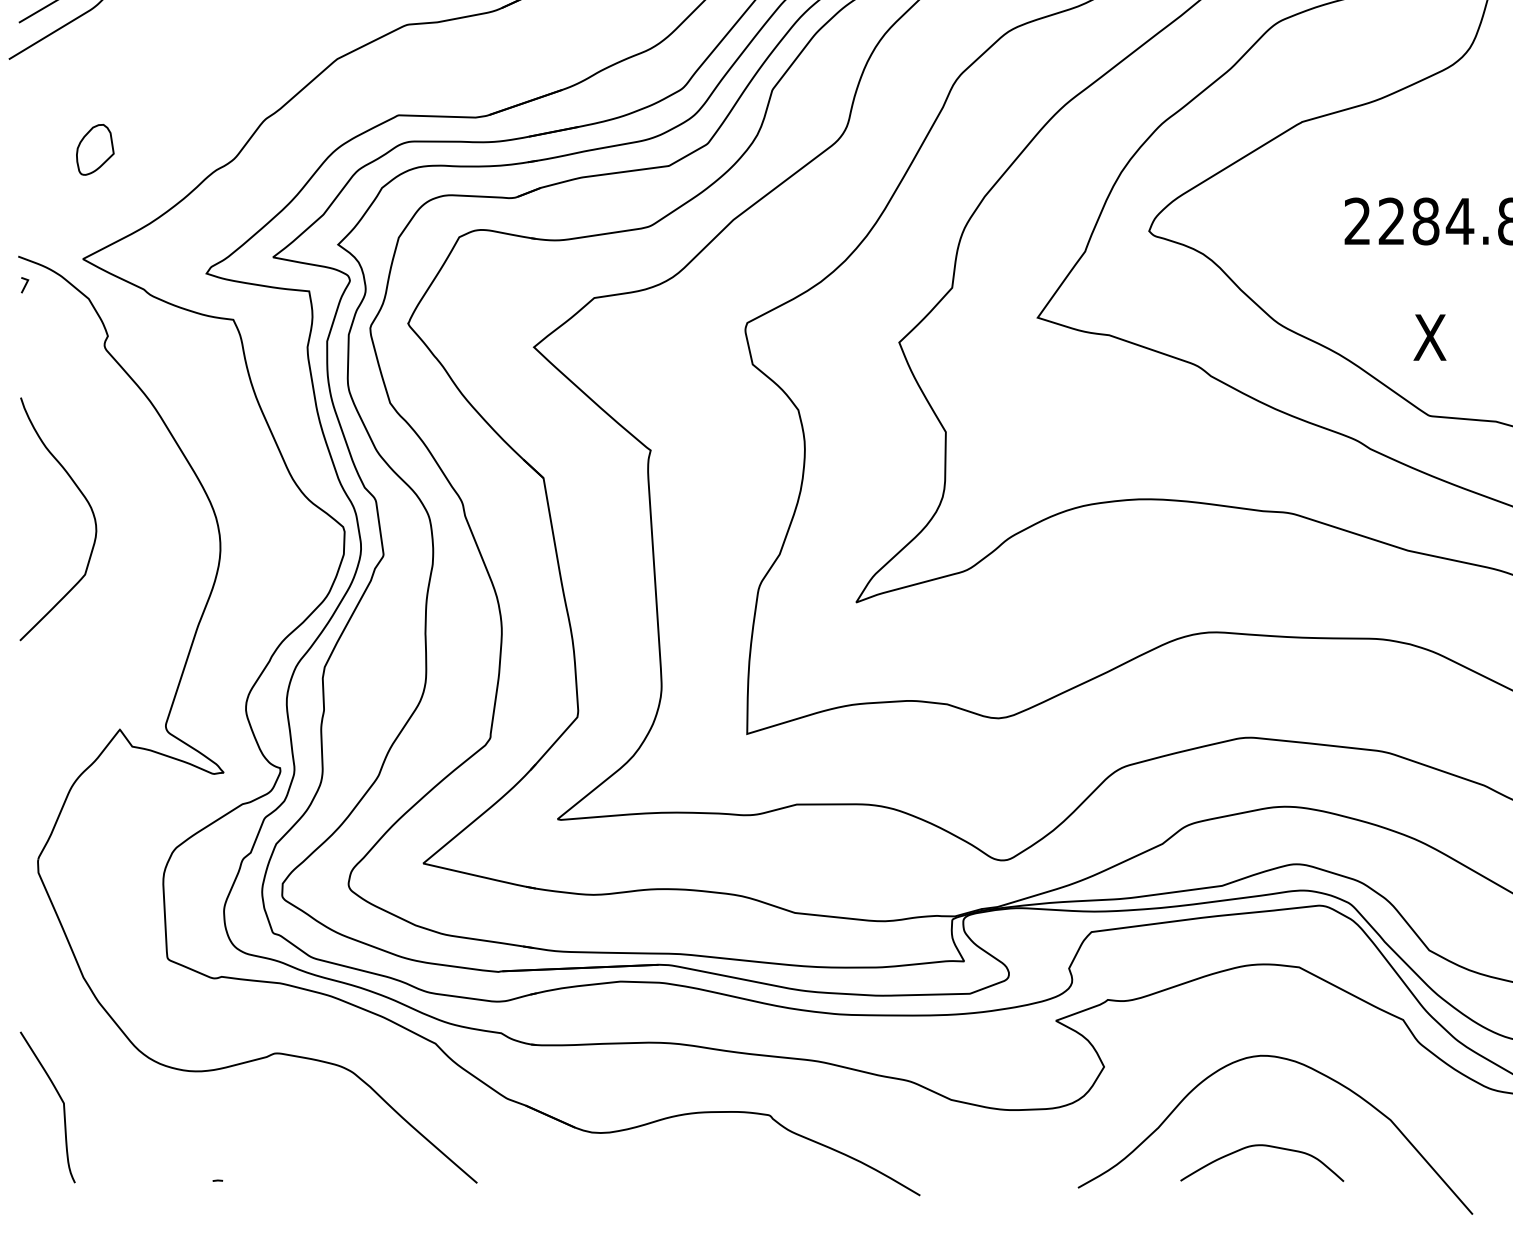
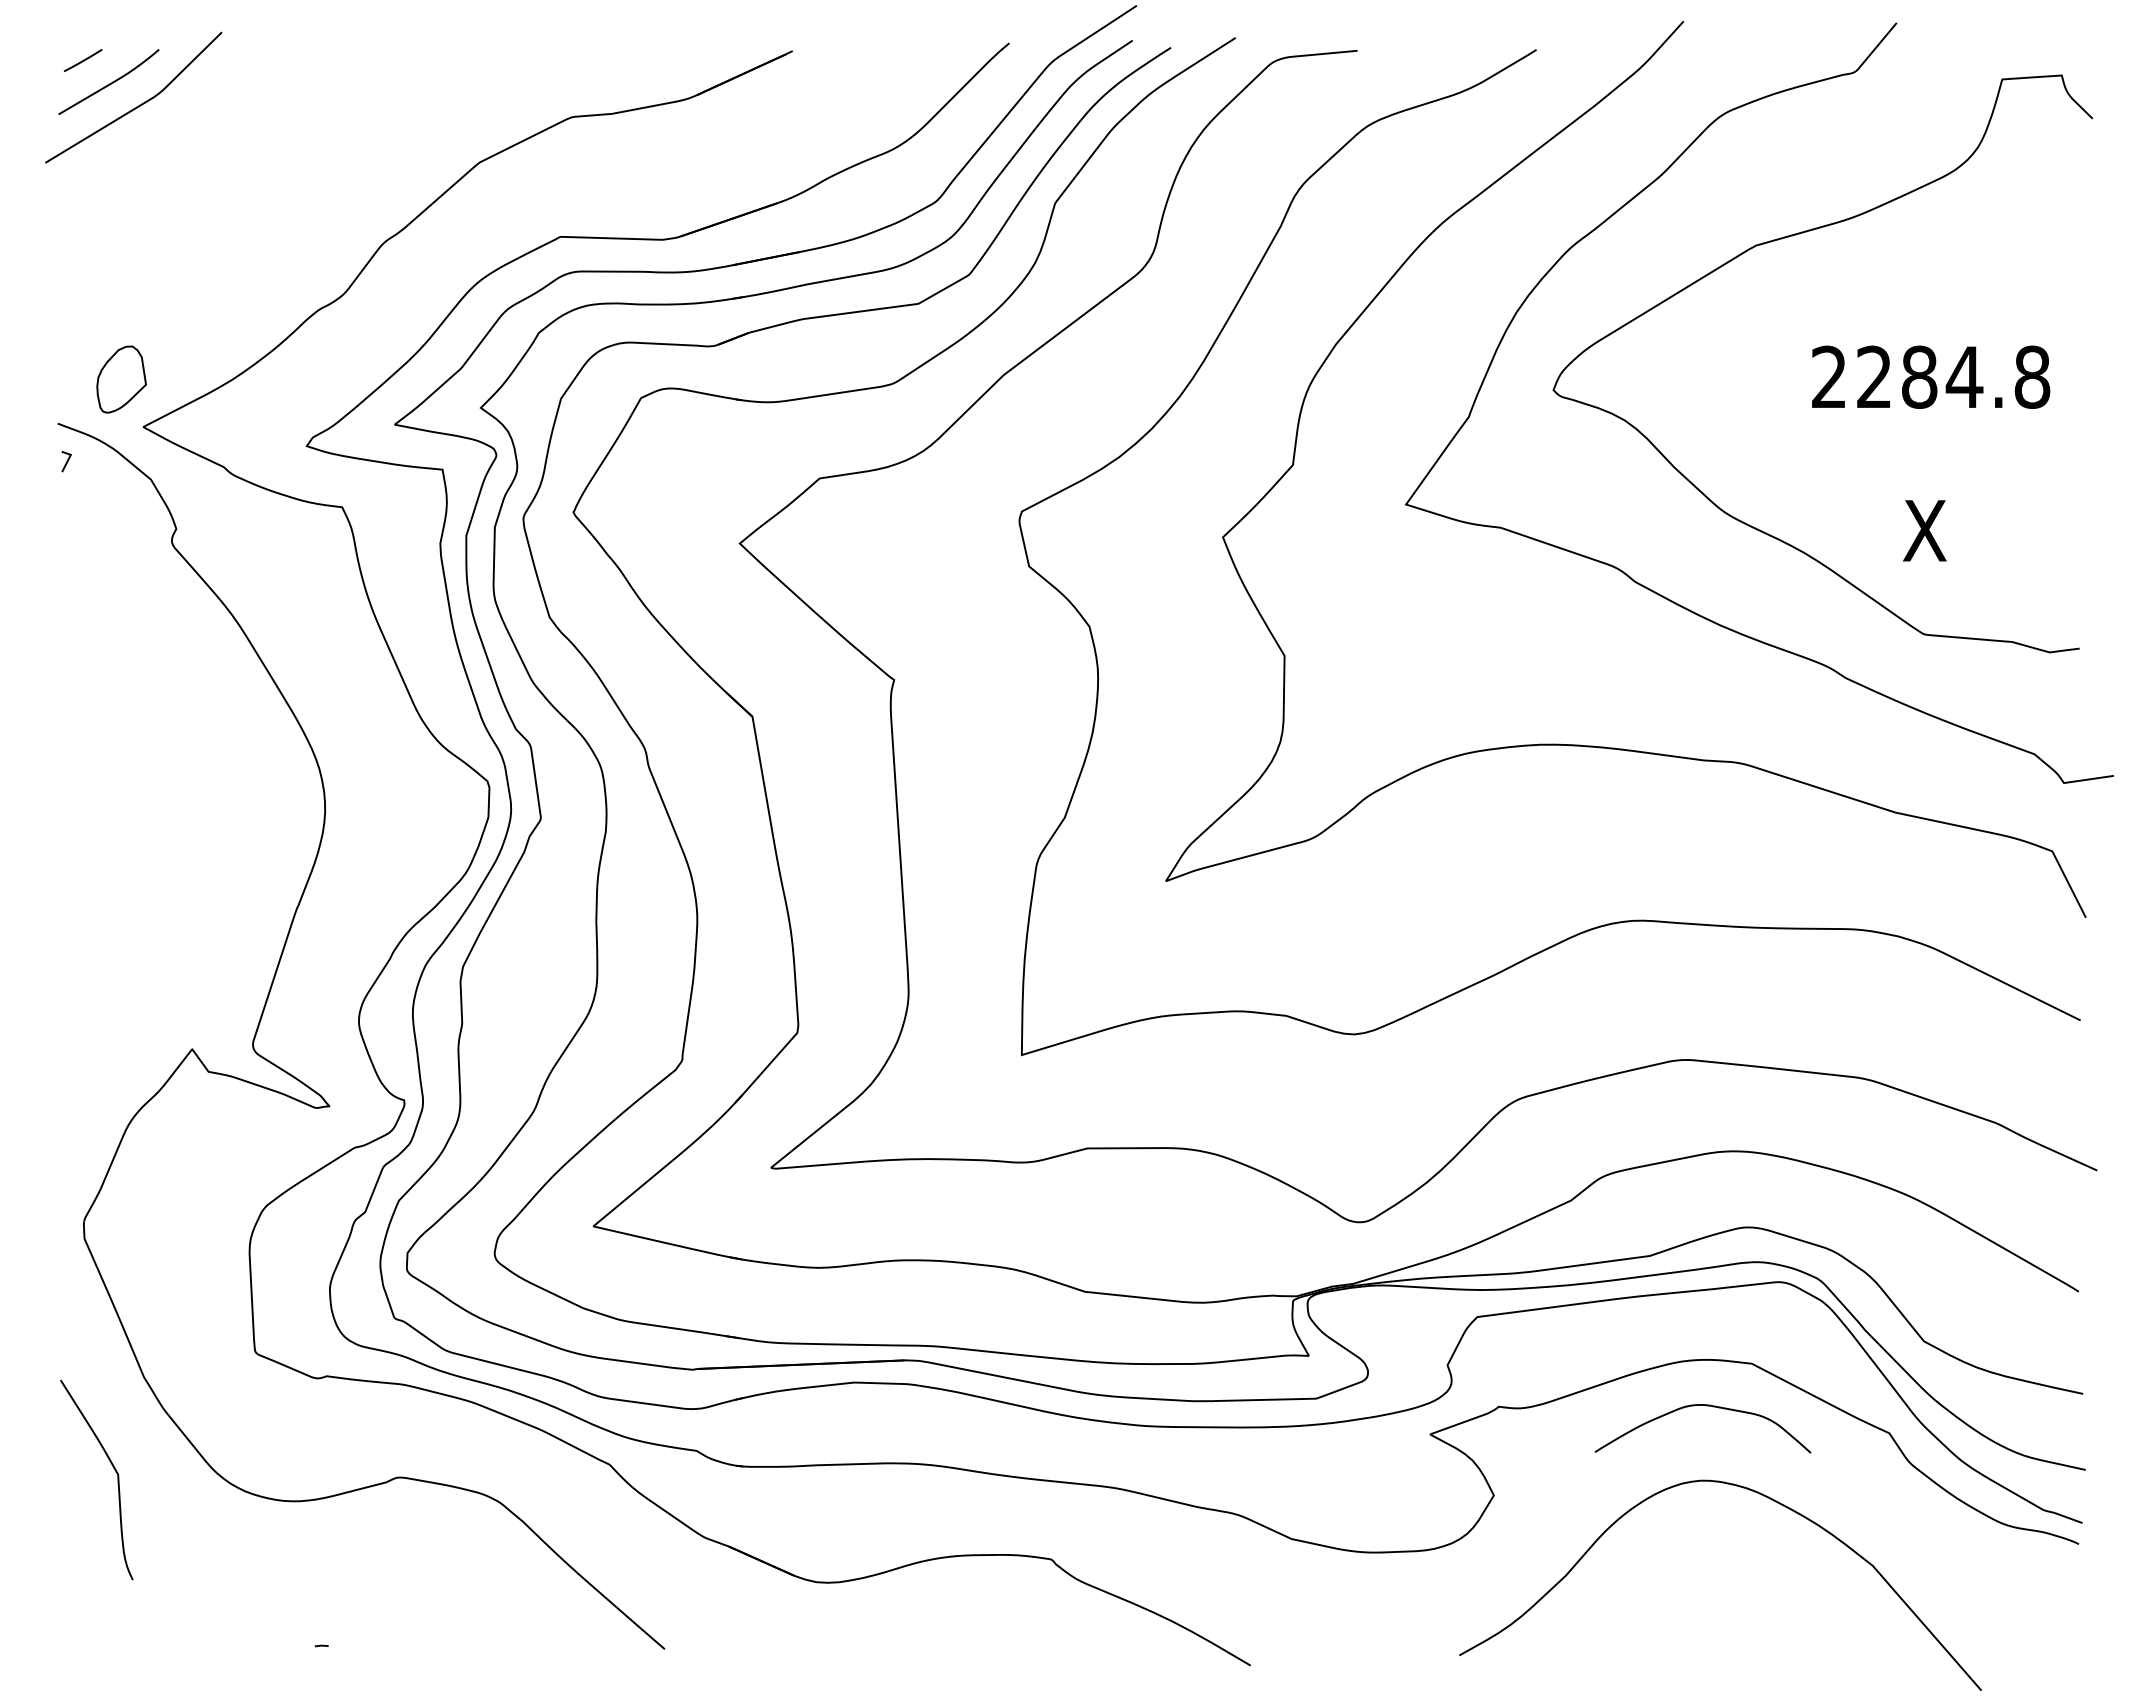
part: (95, 149) -> (121, 379), moved
curve: (86, 500) -> (147, 746), removed
curve: (61, 1100) -> (114, 1470), moved
curve: (1264, 1146) -> (1705, 1406), moved

